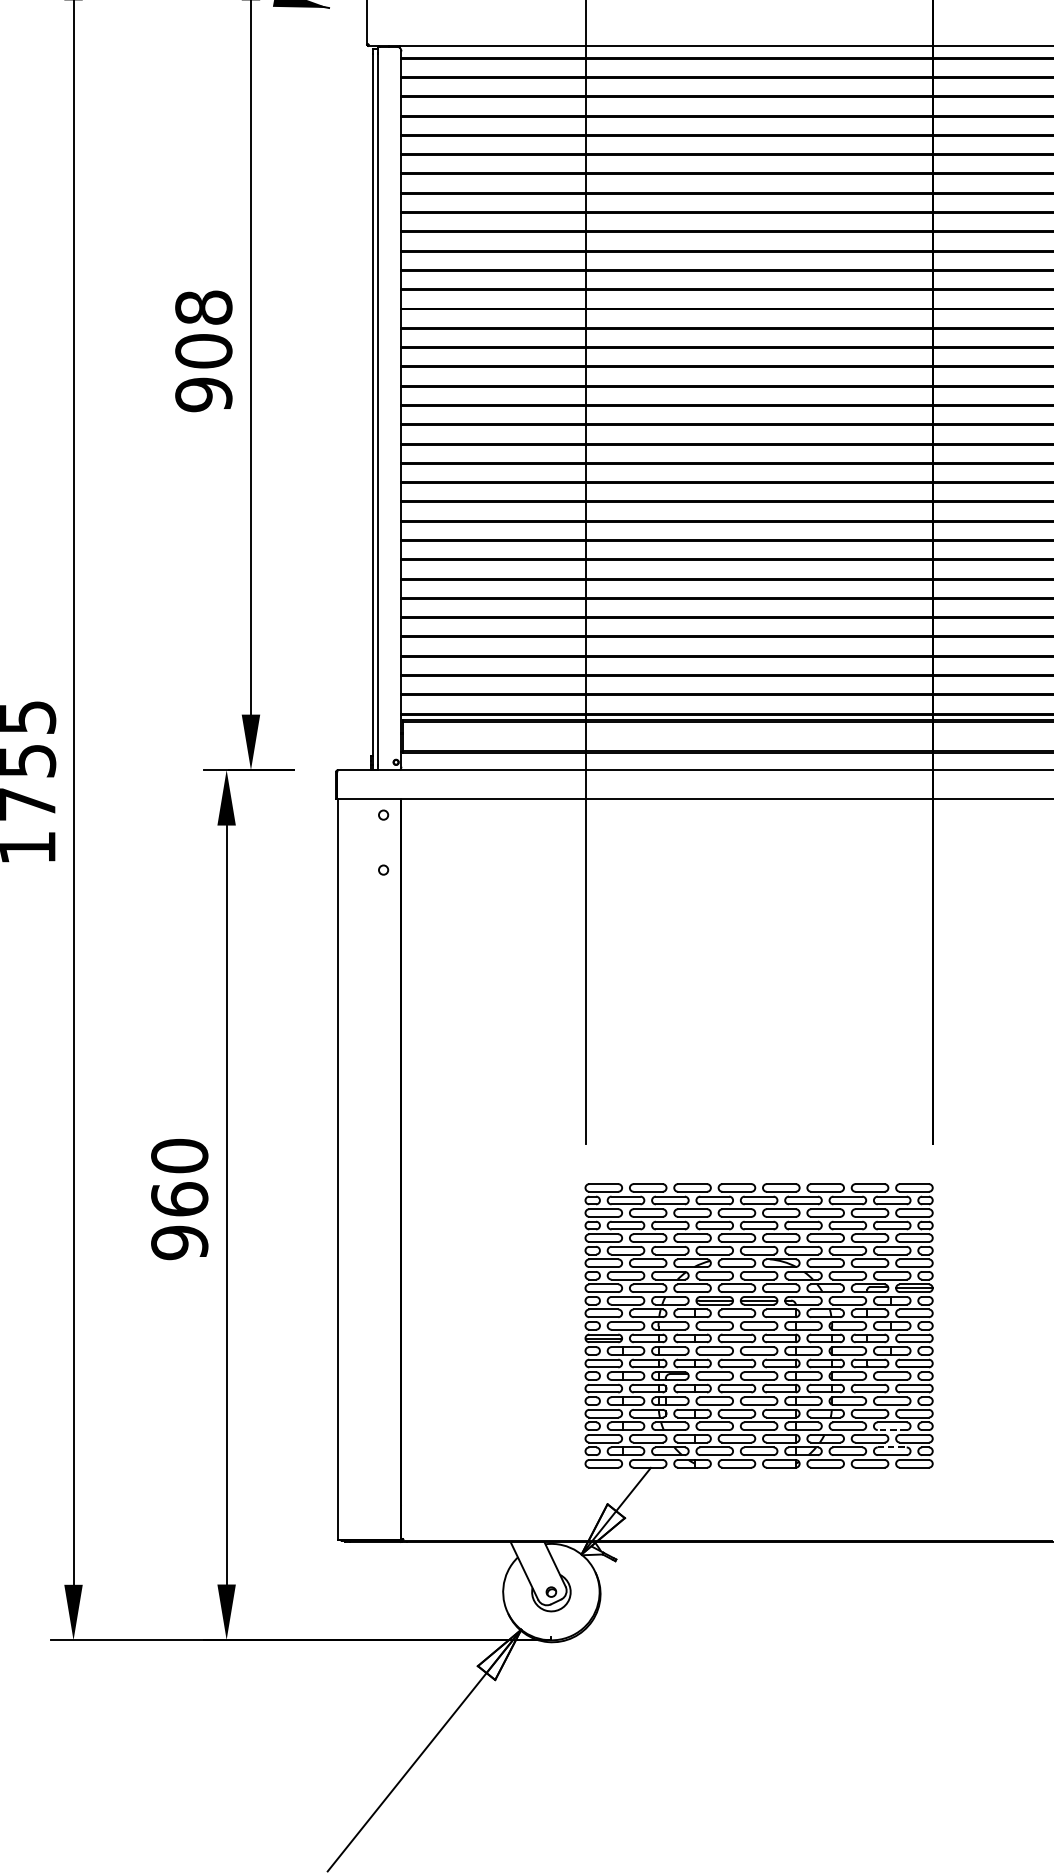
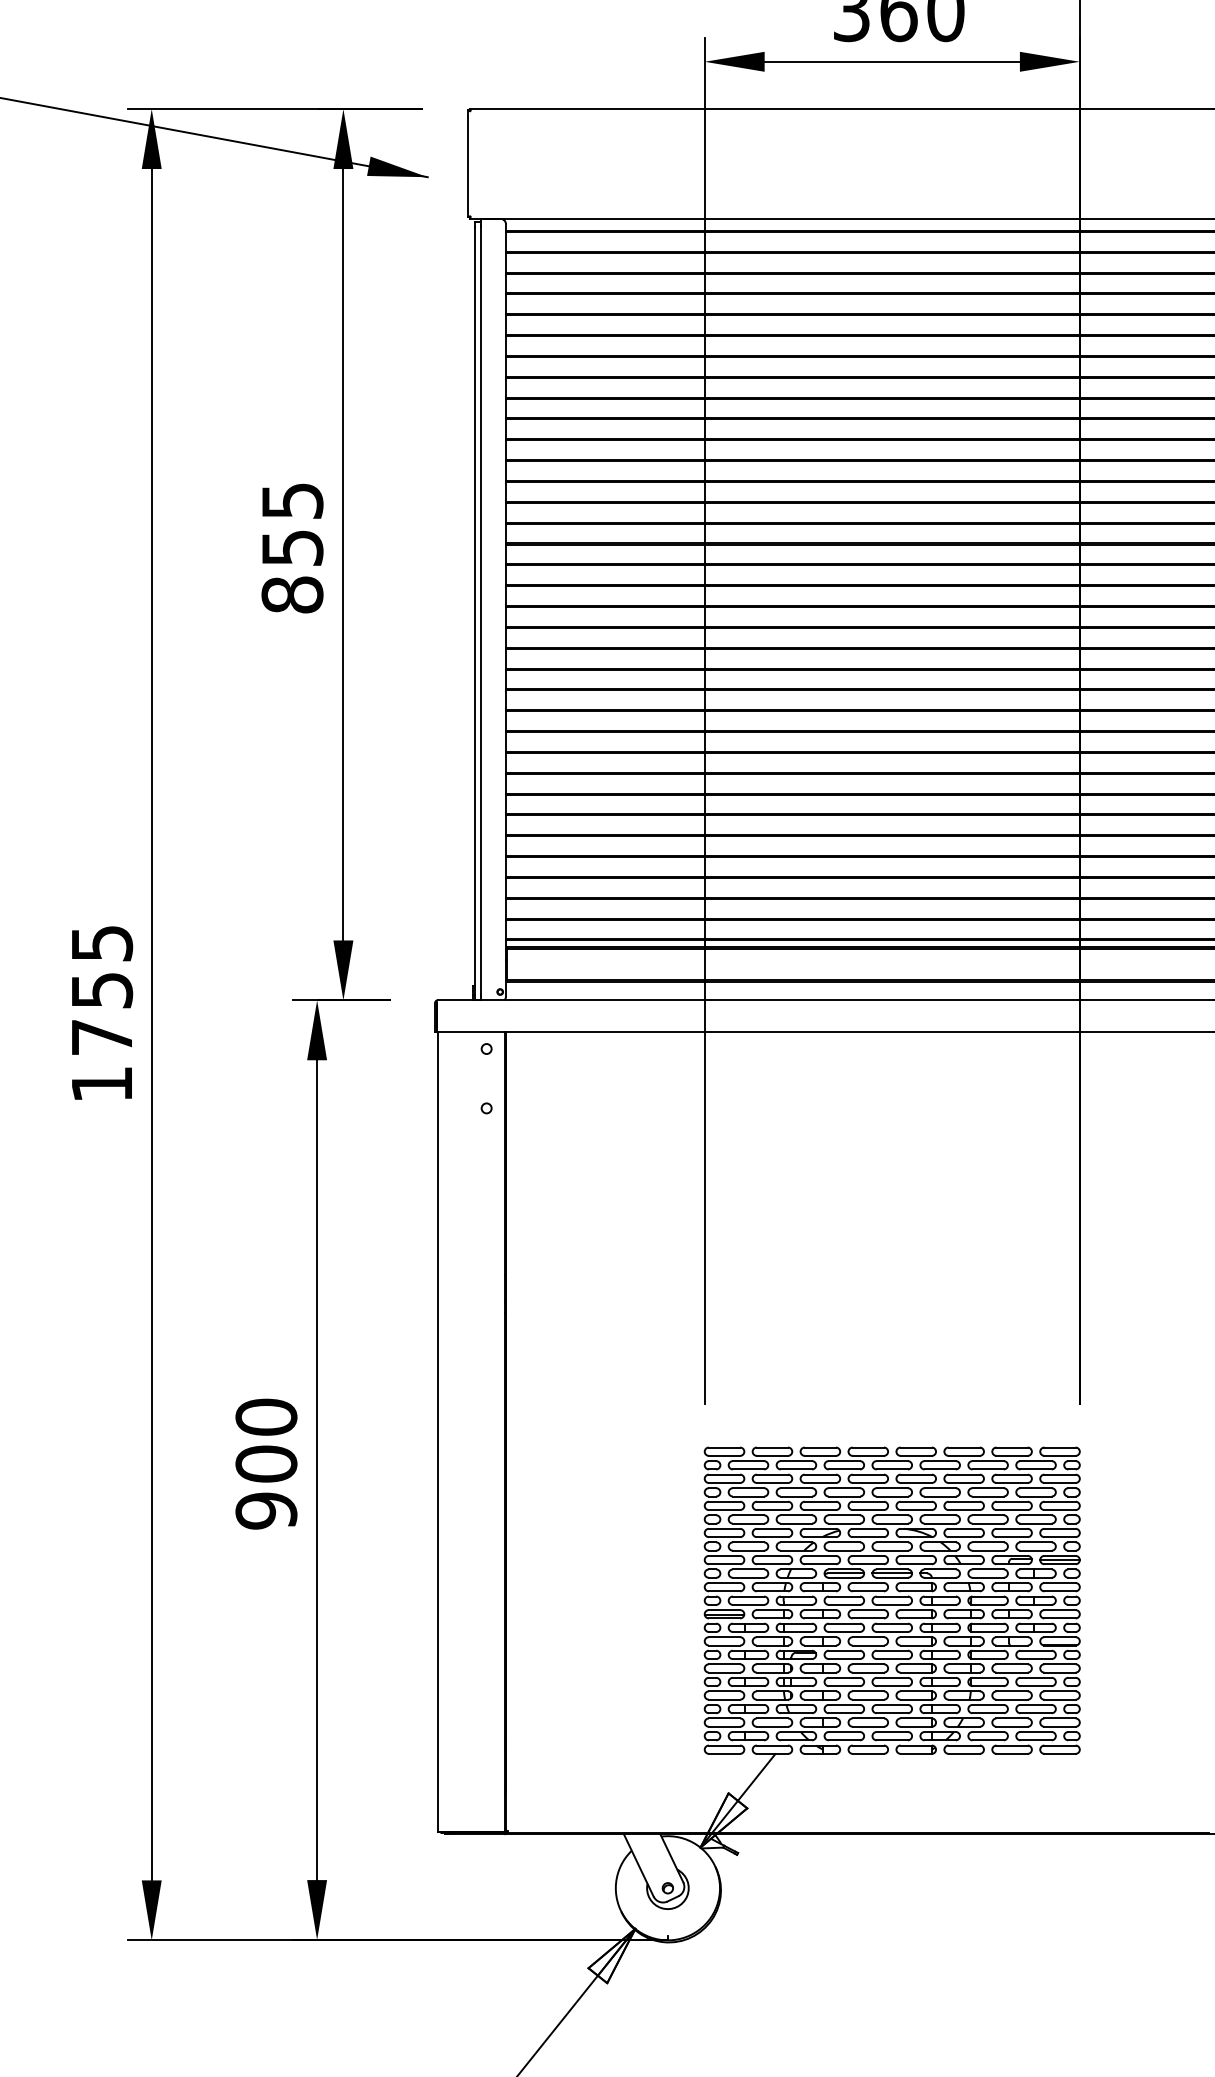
text: (203, 350) -> (292, 547), 908 -> 855
text: (179, 1198) -> (266, 1463), 960 -> 900
line: (892, 1430) -> (1036, 1713), dashed -> solid
line: (892, 1447) -> (1036, 1732), dashed -> solid

